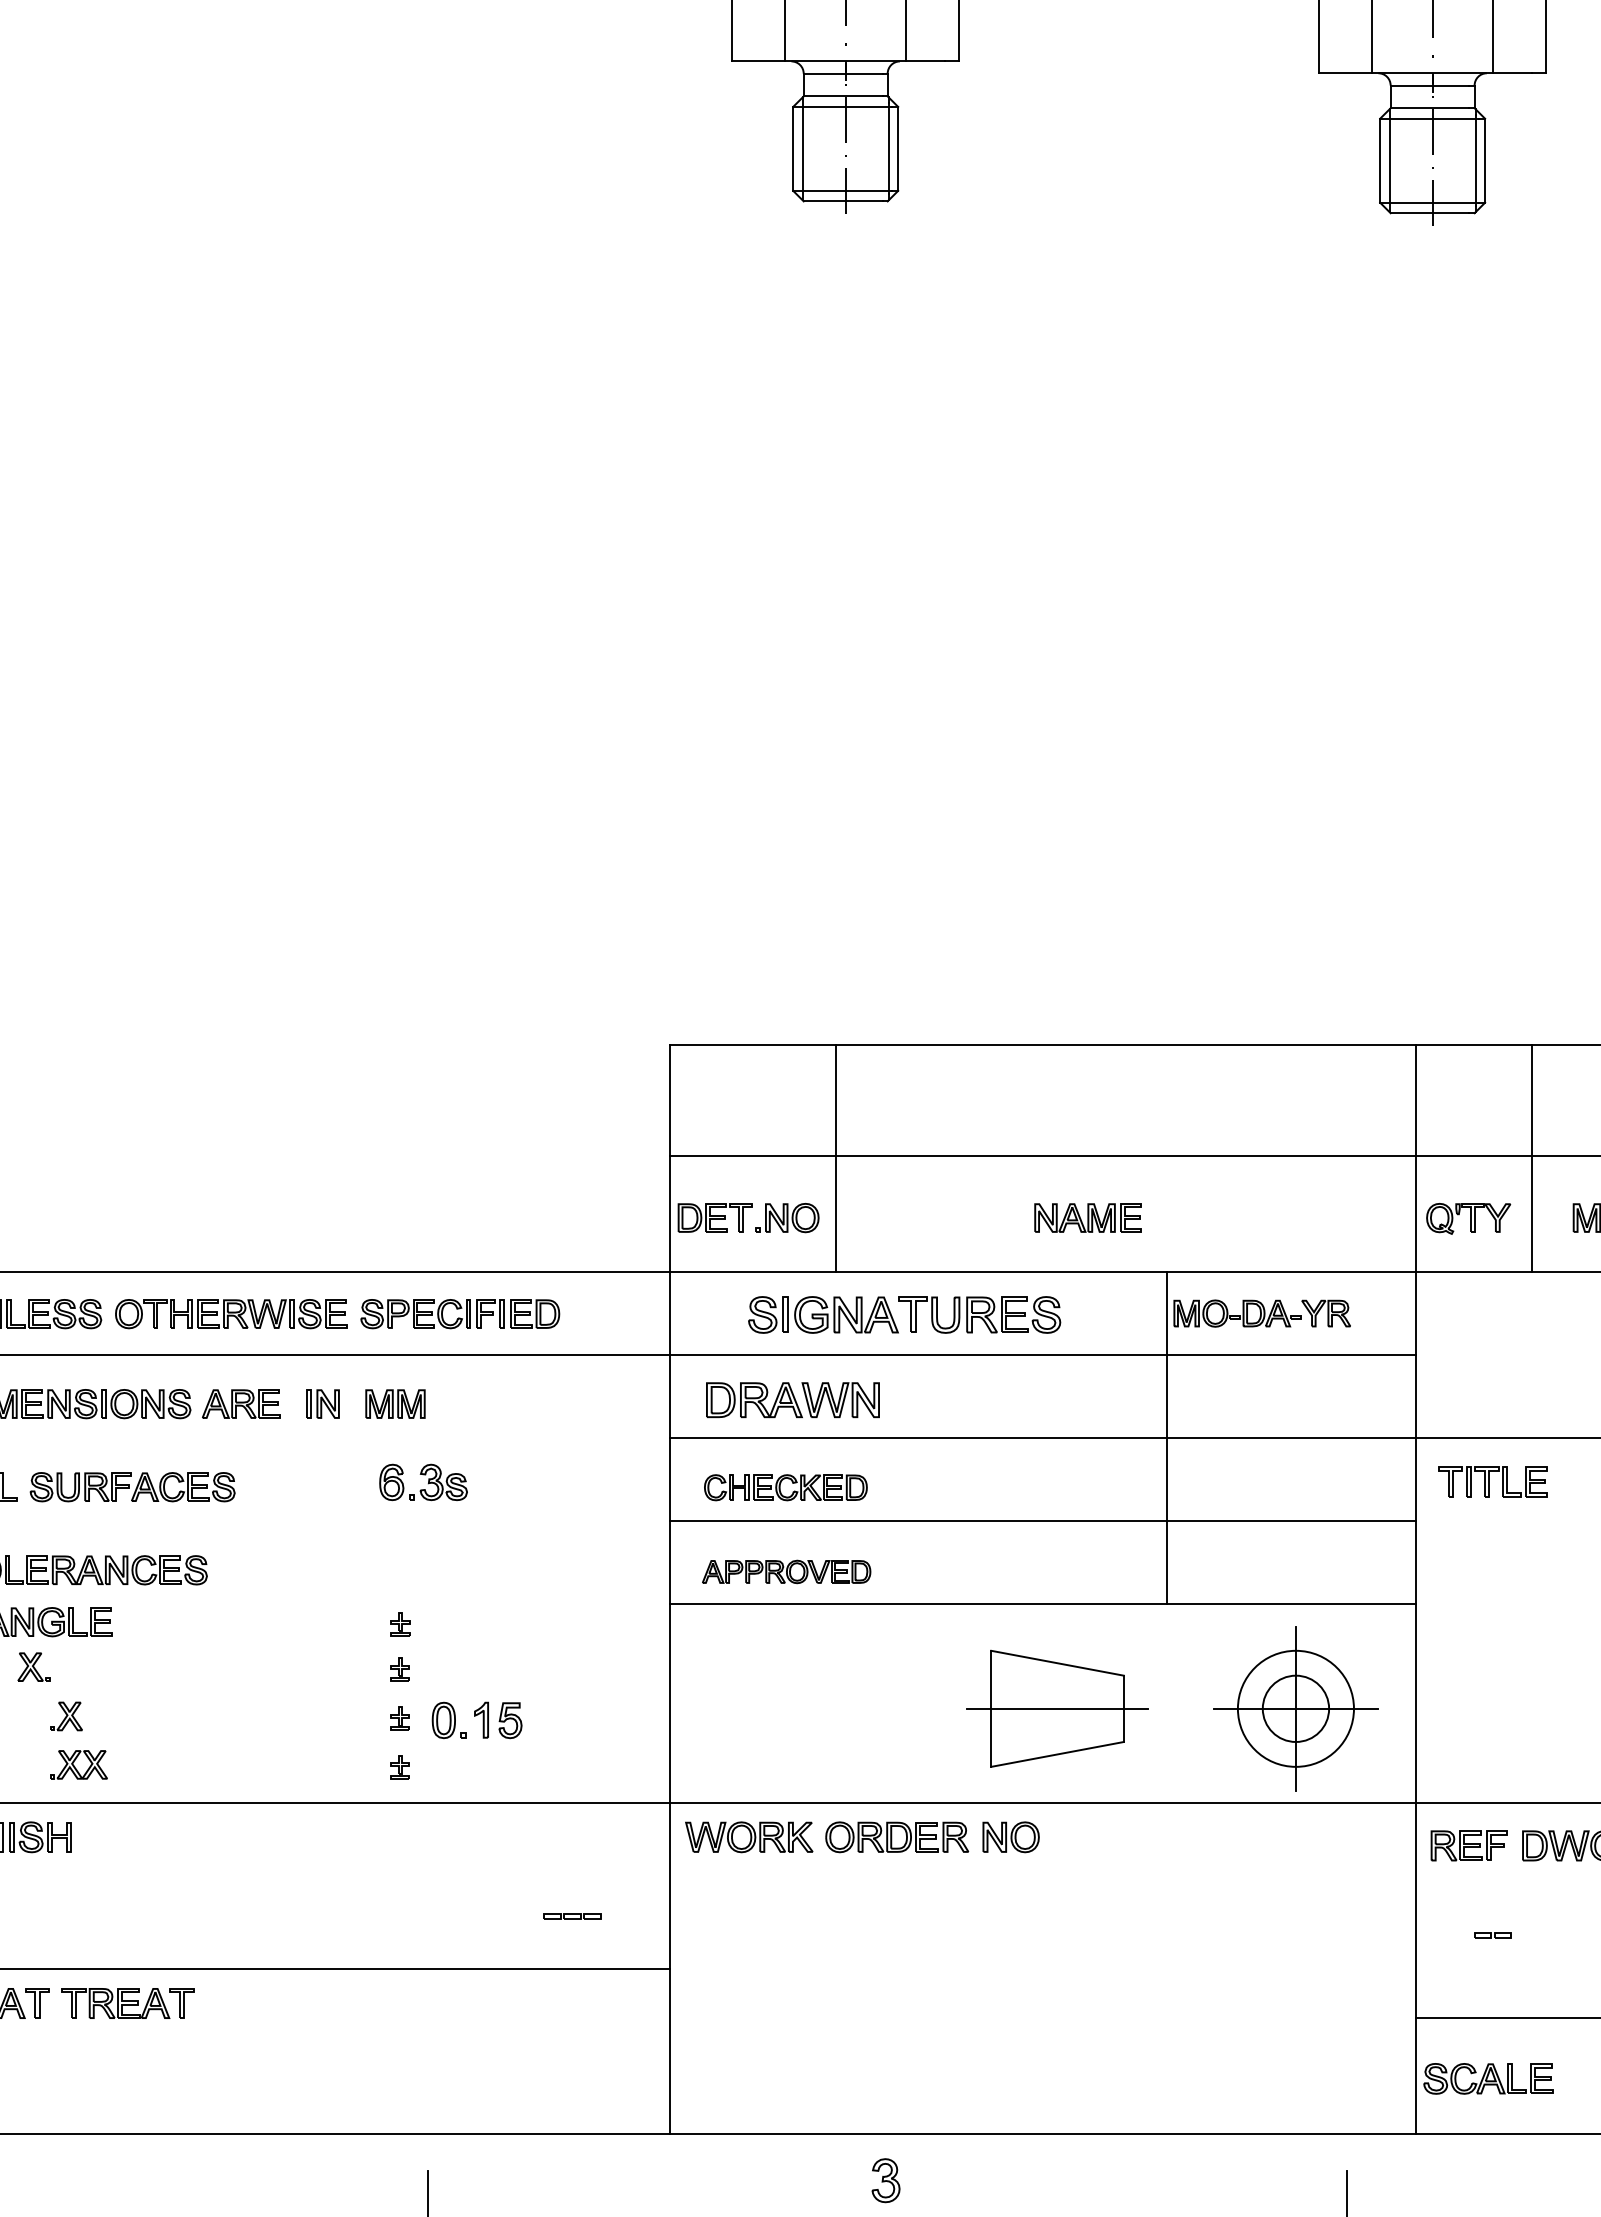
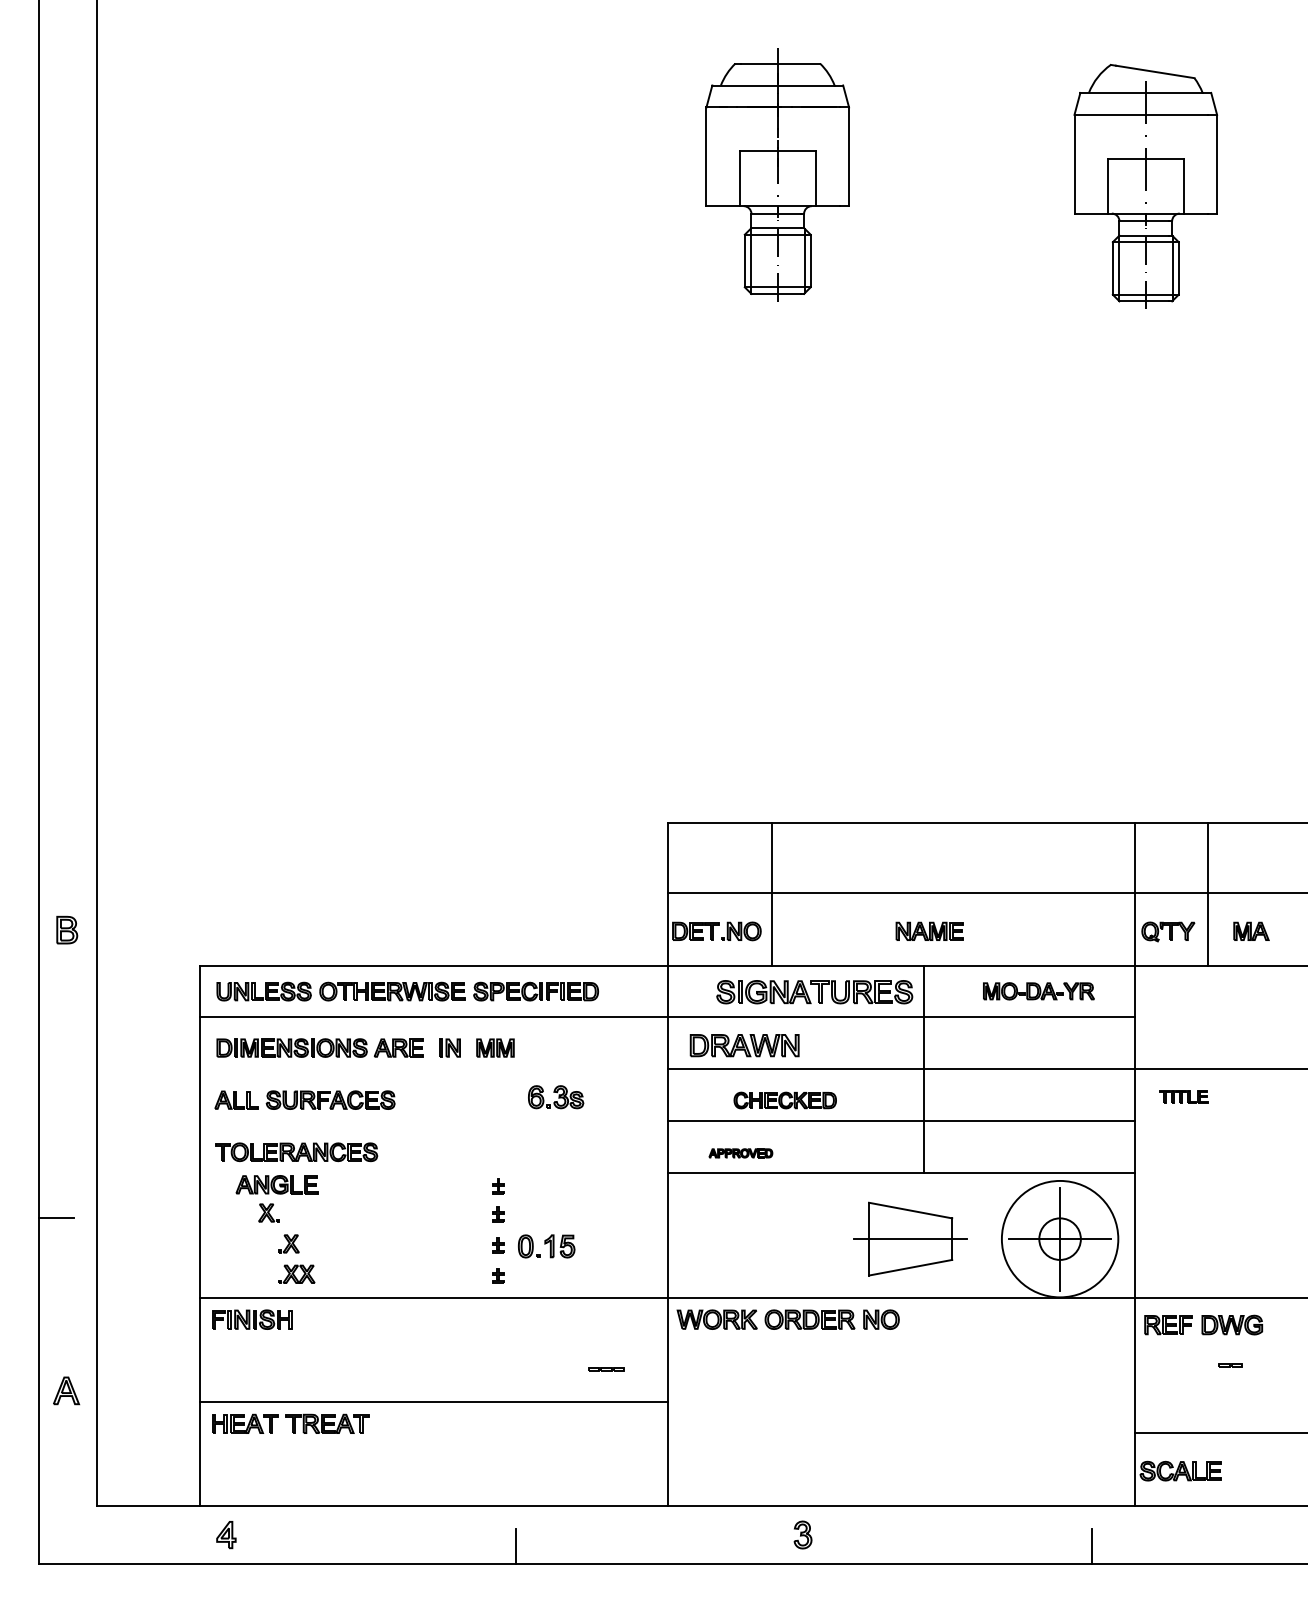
line: (1167, 1438) -> (924, 1069), moved
part: (1492, 1481) -> (1183, 1096), size x0.7
part: (424, 1482) -> (556, 1097), moved
part: (784, 1487) -> (784, 1100), moved
part: (786, 1572) -> (740, 1153), size x0.6
circle: (1294, 1707) -> (1059, 1238), size x1.6
line: (1492, 1935) -> (1230, 1365), moved

